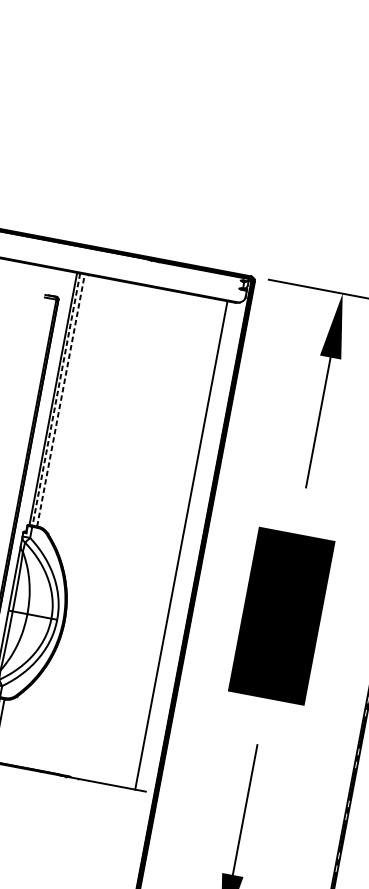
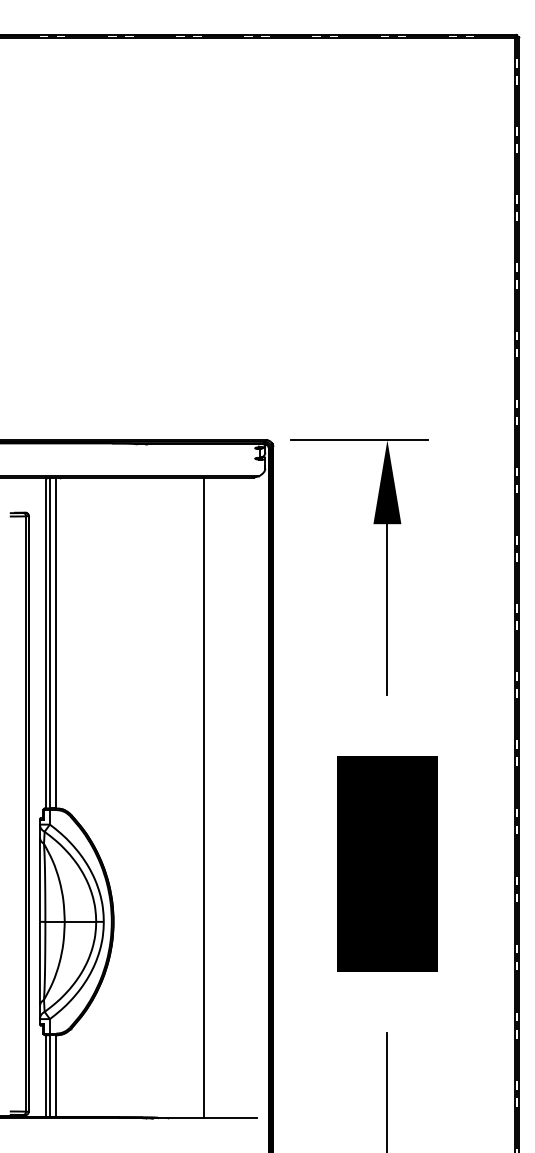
line: (56, 399) -> (50, 643), dashed -> solid
line: (61, 400) -> (56, 642), dashed -> solid
line: (181, 545) -> (204, 797), moved

